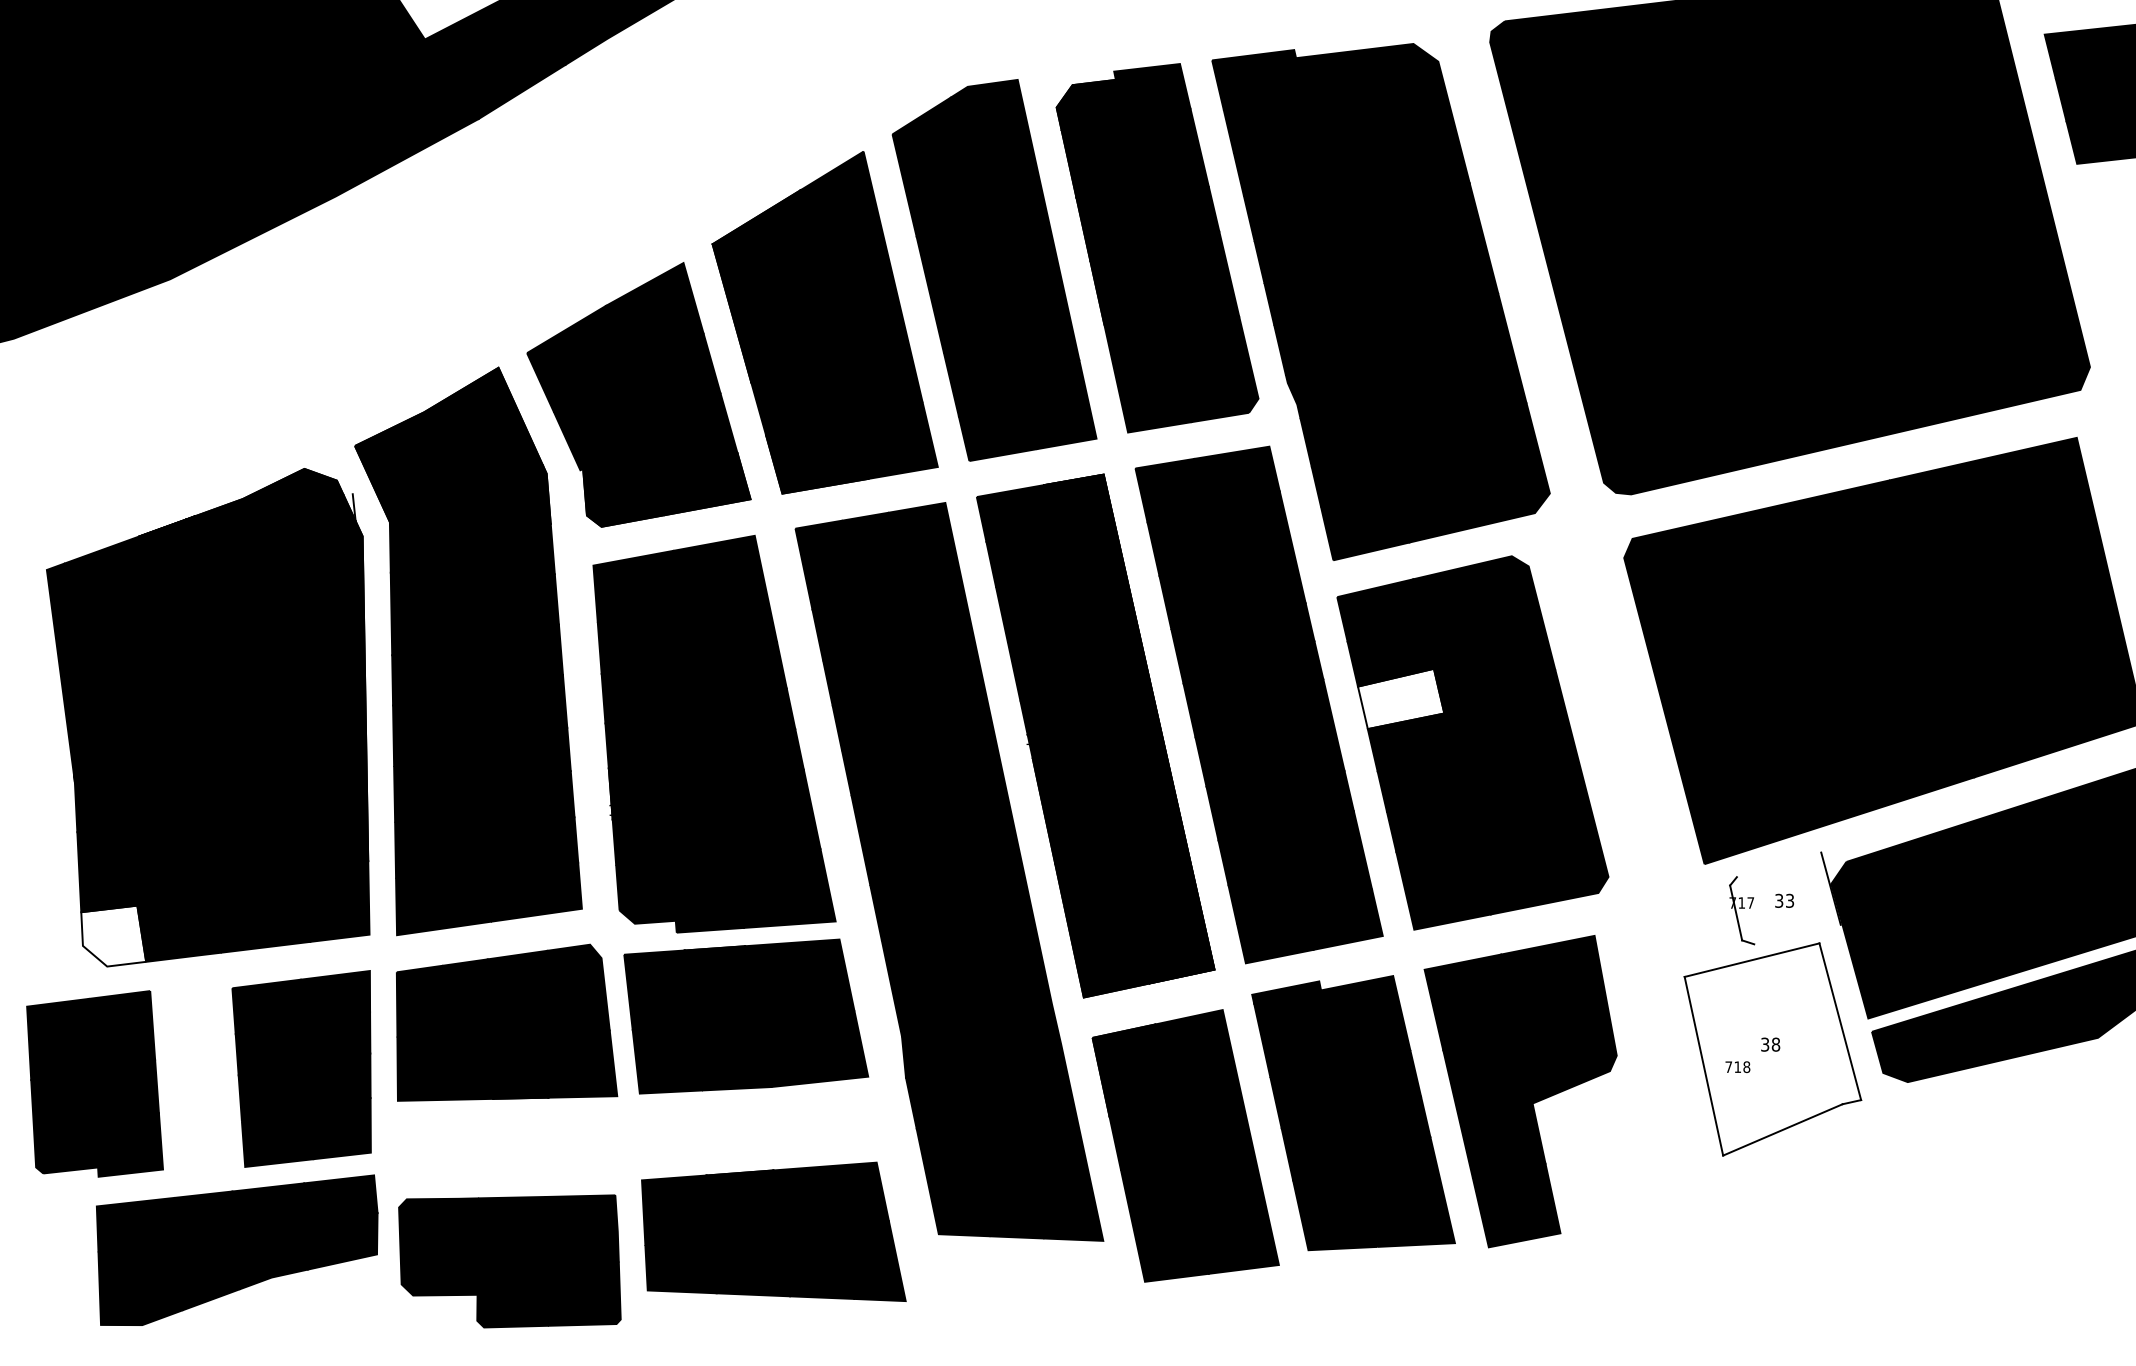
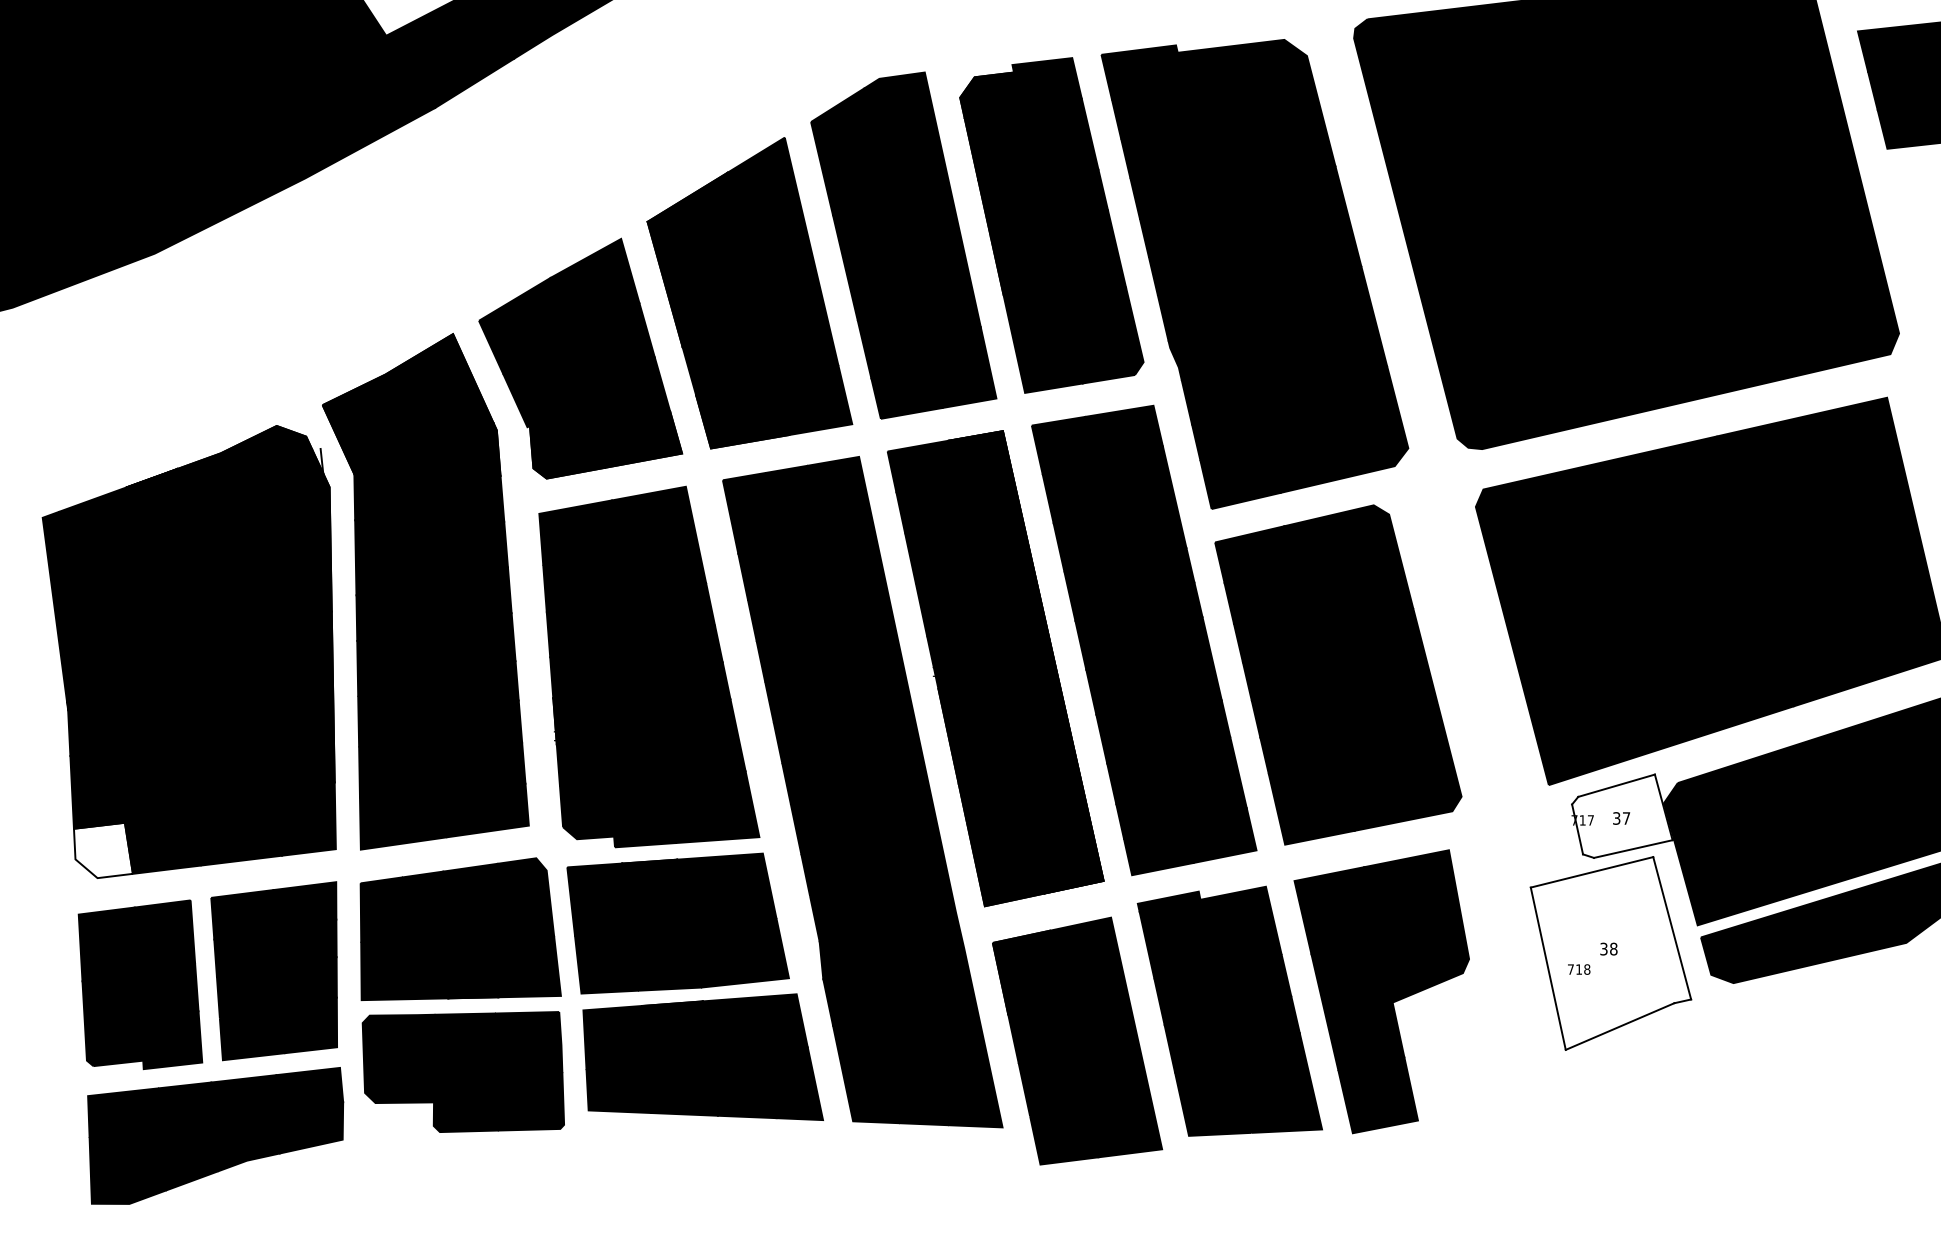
fill: (1400, 698) -> (1272, 634), added
line: (1778, 864) -> (1616, 785), added
text: (1789, 900) -> (1626, 818), 33 -> 37
line: (1797, 933) -> (1633, 848), added
part: (95, 1083) -> (140, 984), moved
part: (773, 1231) -> (702, 1056), moved
part: (508, 1260) -> (462, 1071), moved

